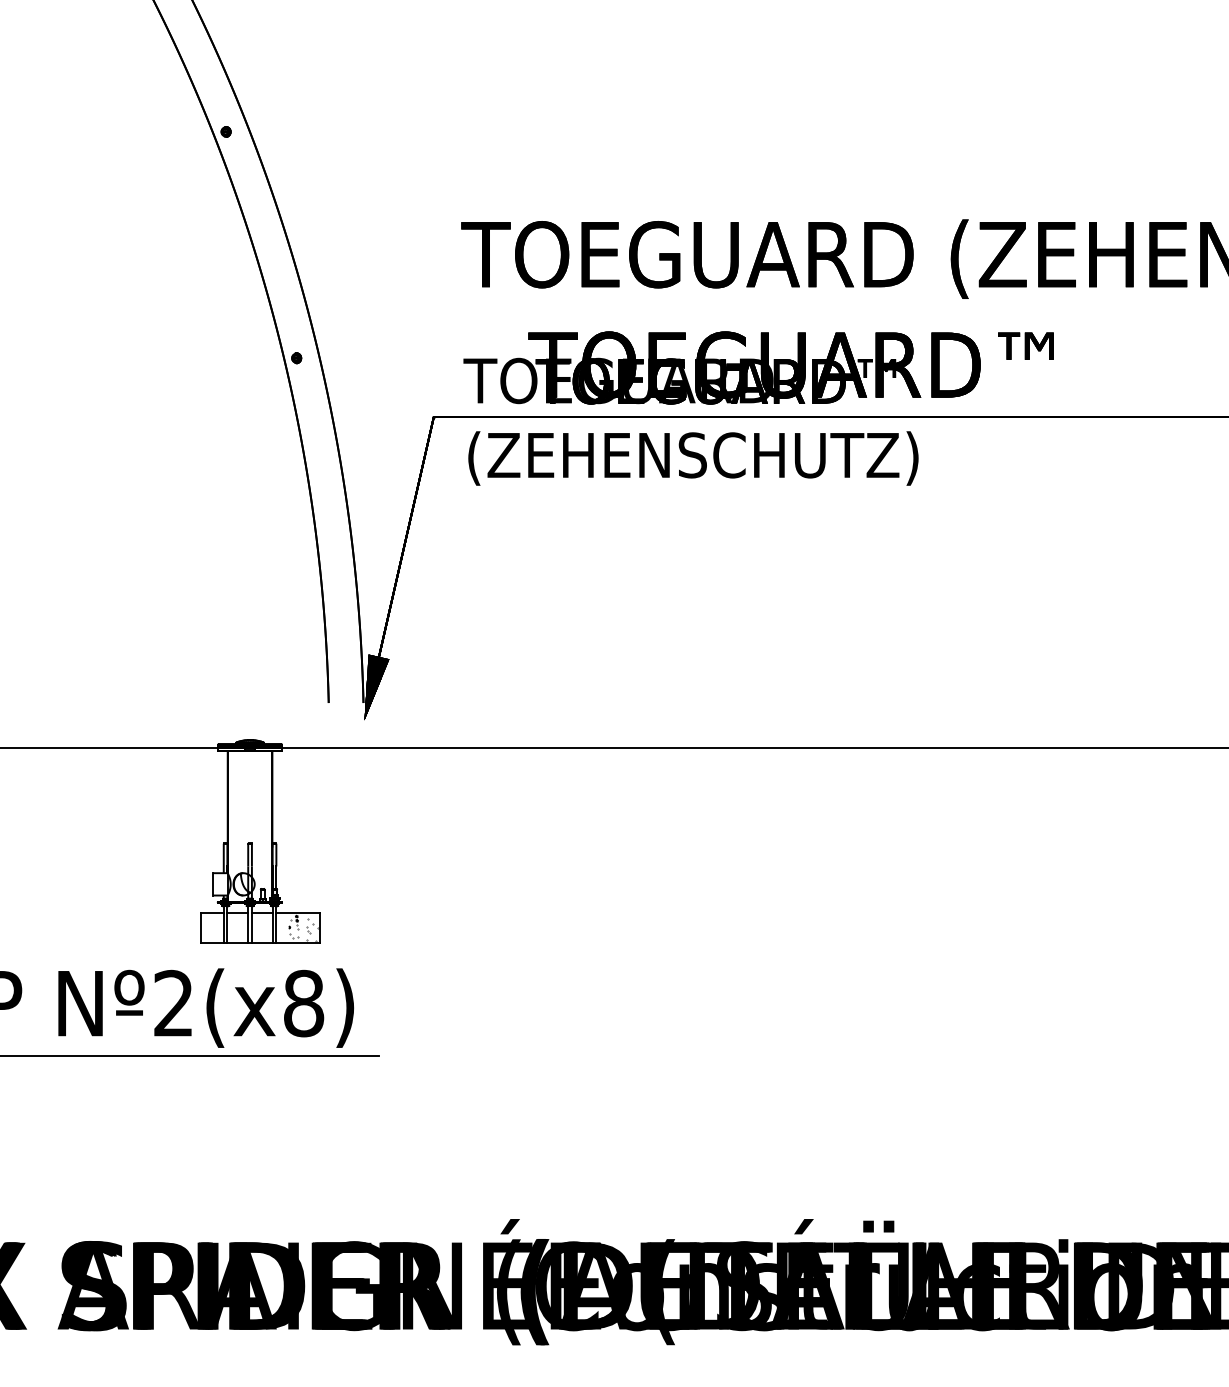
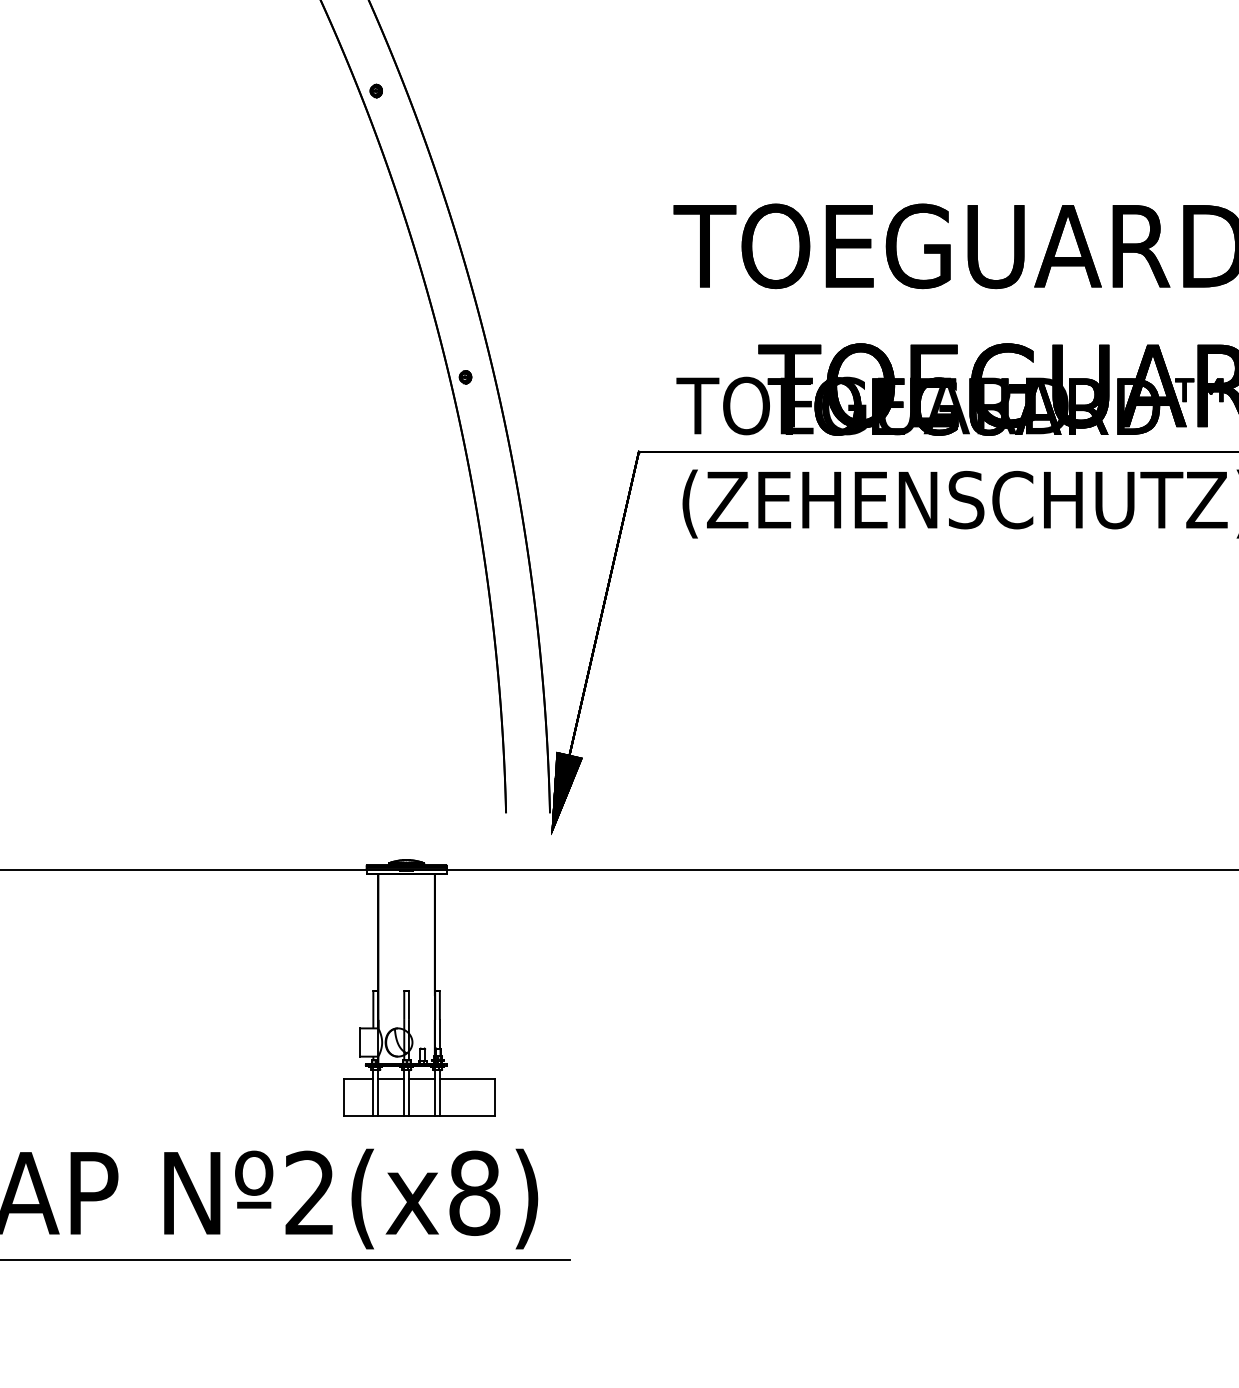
hatch: (303, 928) -> (474, 1098), removed

